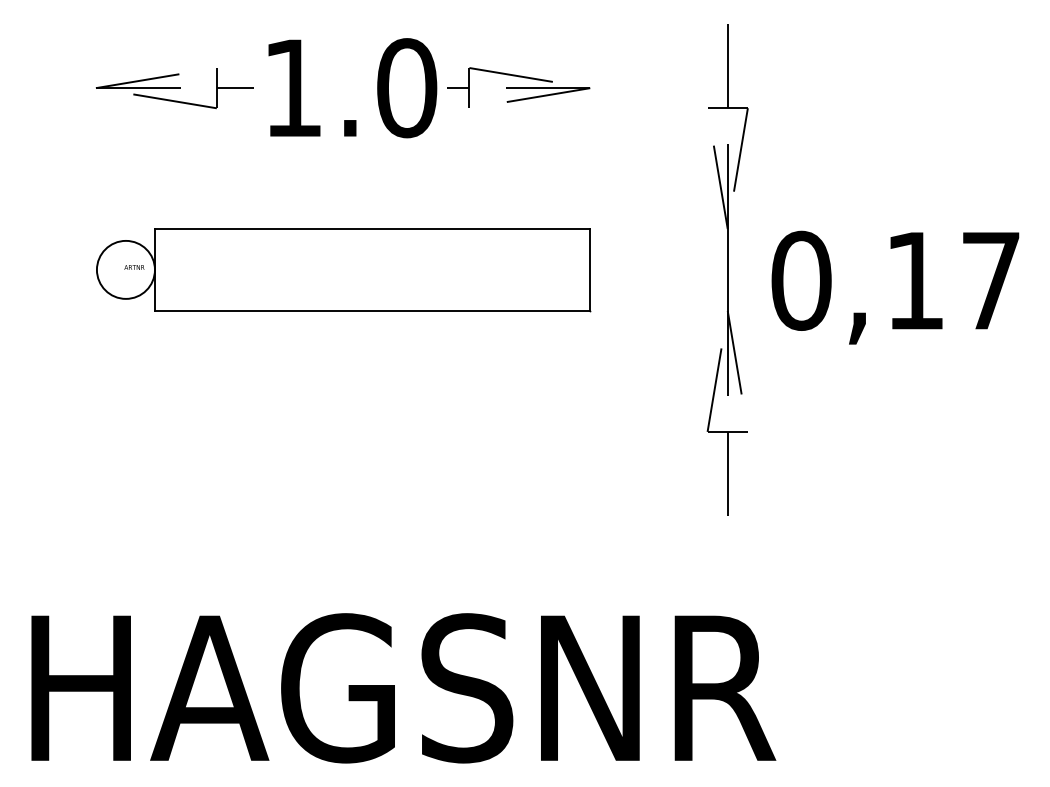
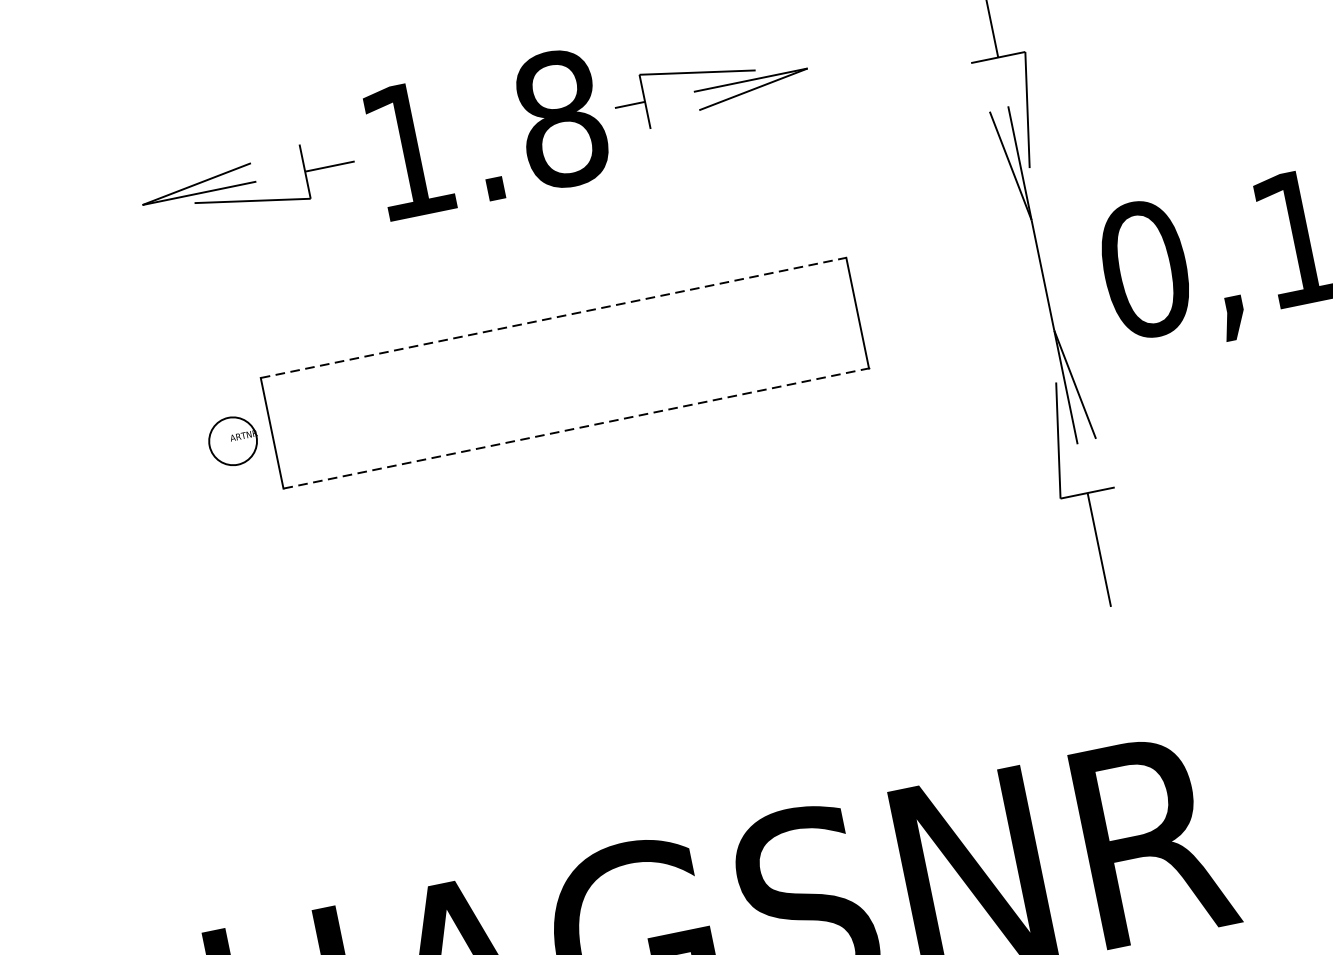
text: (407, 88) -> (561, 119), 1.0 -> 1.8
line: (372, 228) -> (553, 317), solid -> dashed
circle: (125, 269) -> (232, 440), size x0.6
line: (372, 311) -> (576, 429), solid -> dashed

